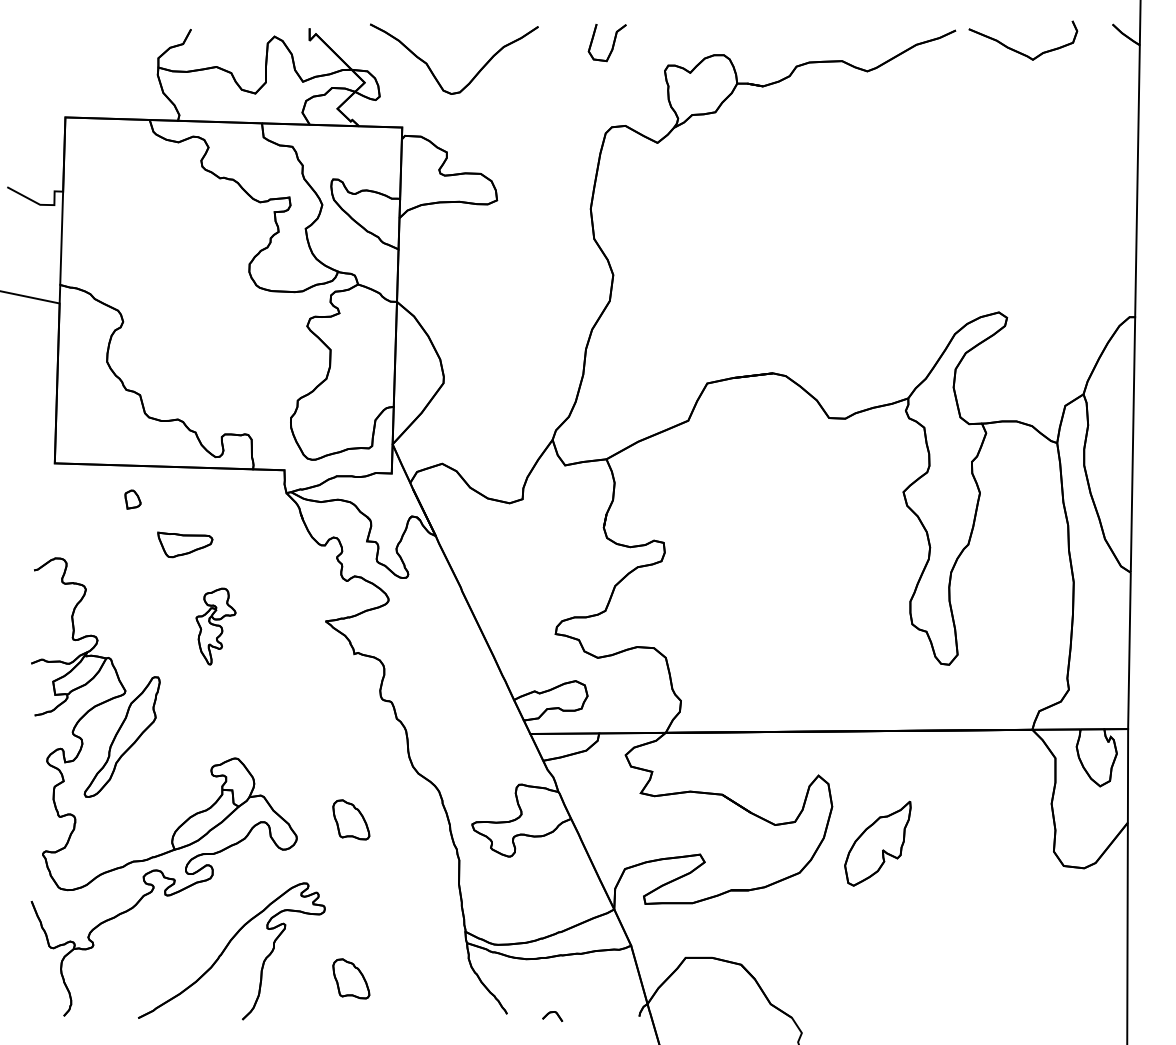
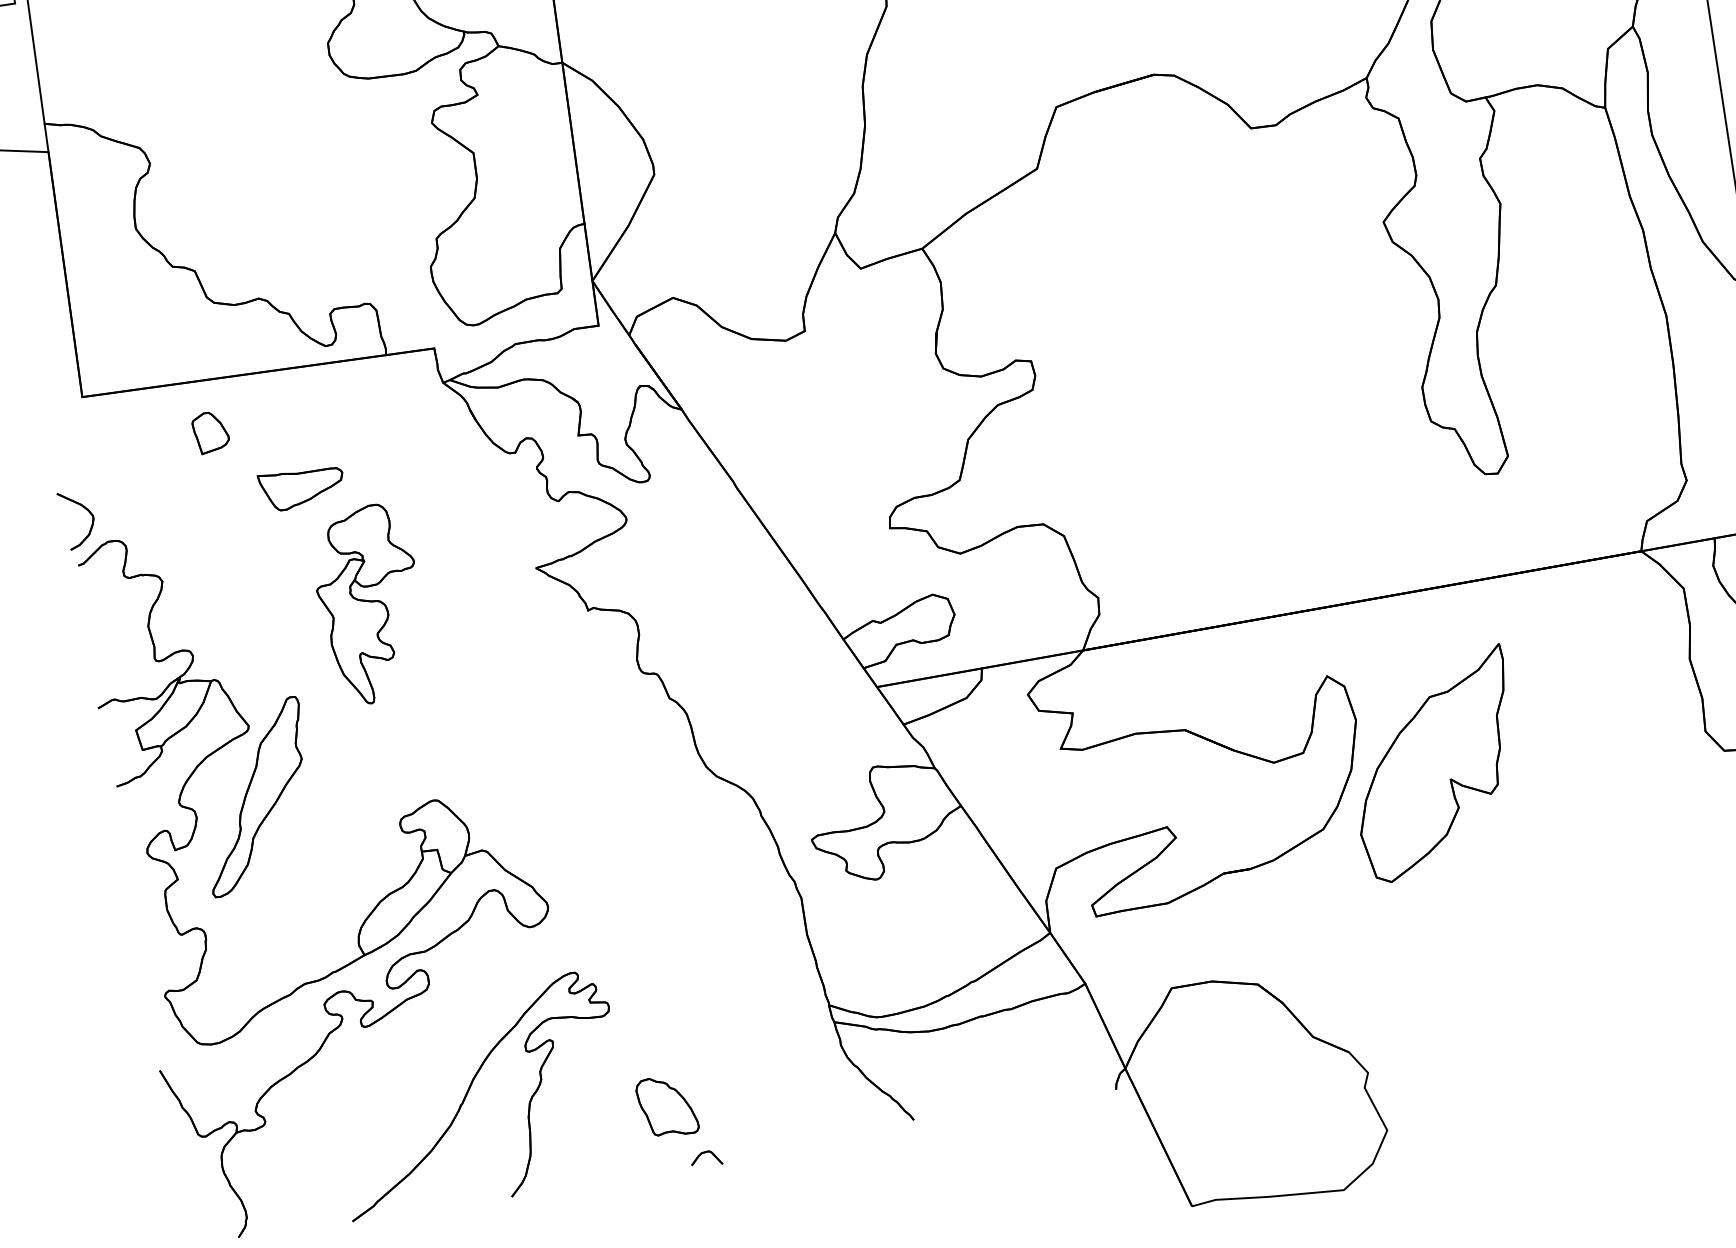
part: (132, 499) -> (210, 432), size x1.43
part: (43, 534) -> (83, 508), added
part: (215, 626) -> (369, 604), size x1.67
part: (351, 819) -> (626, 863), removed
part: (877, 843) -> (1434, 764), size x1.67
part: (552, 1016) -> (706, 1158), moved

